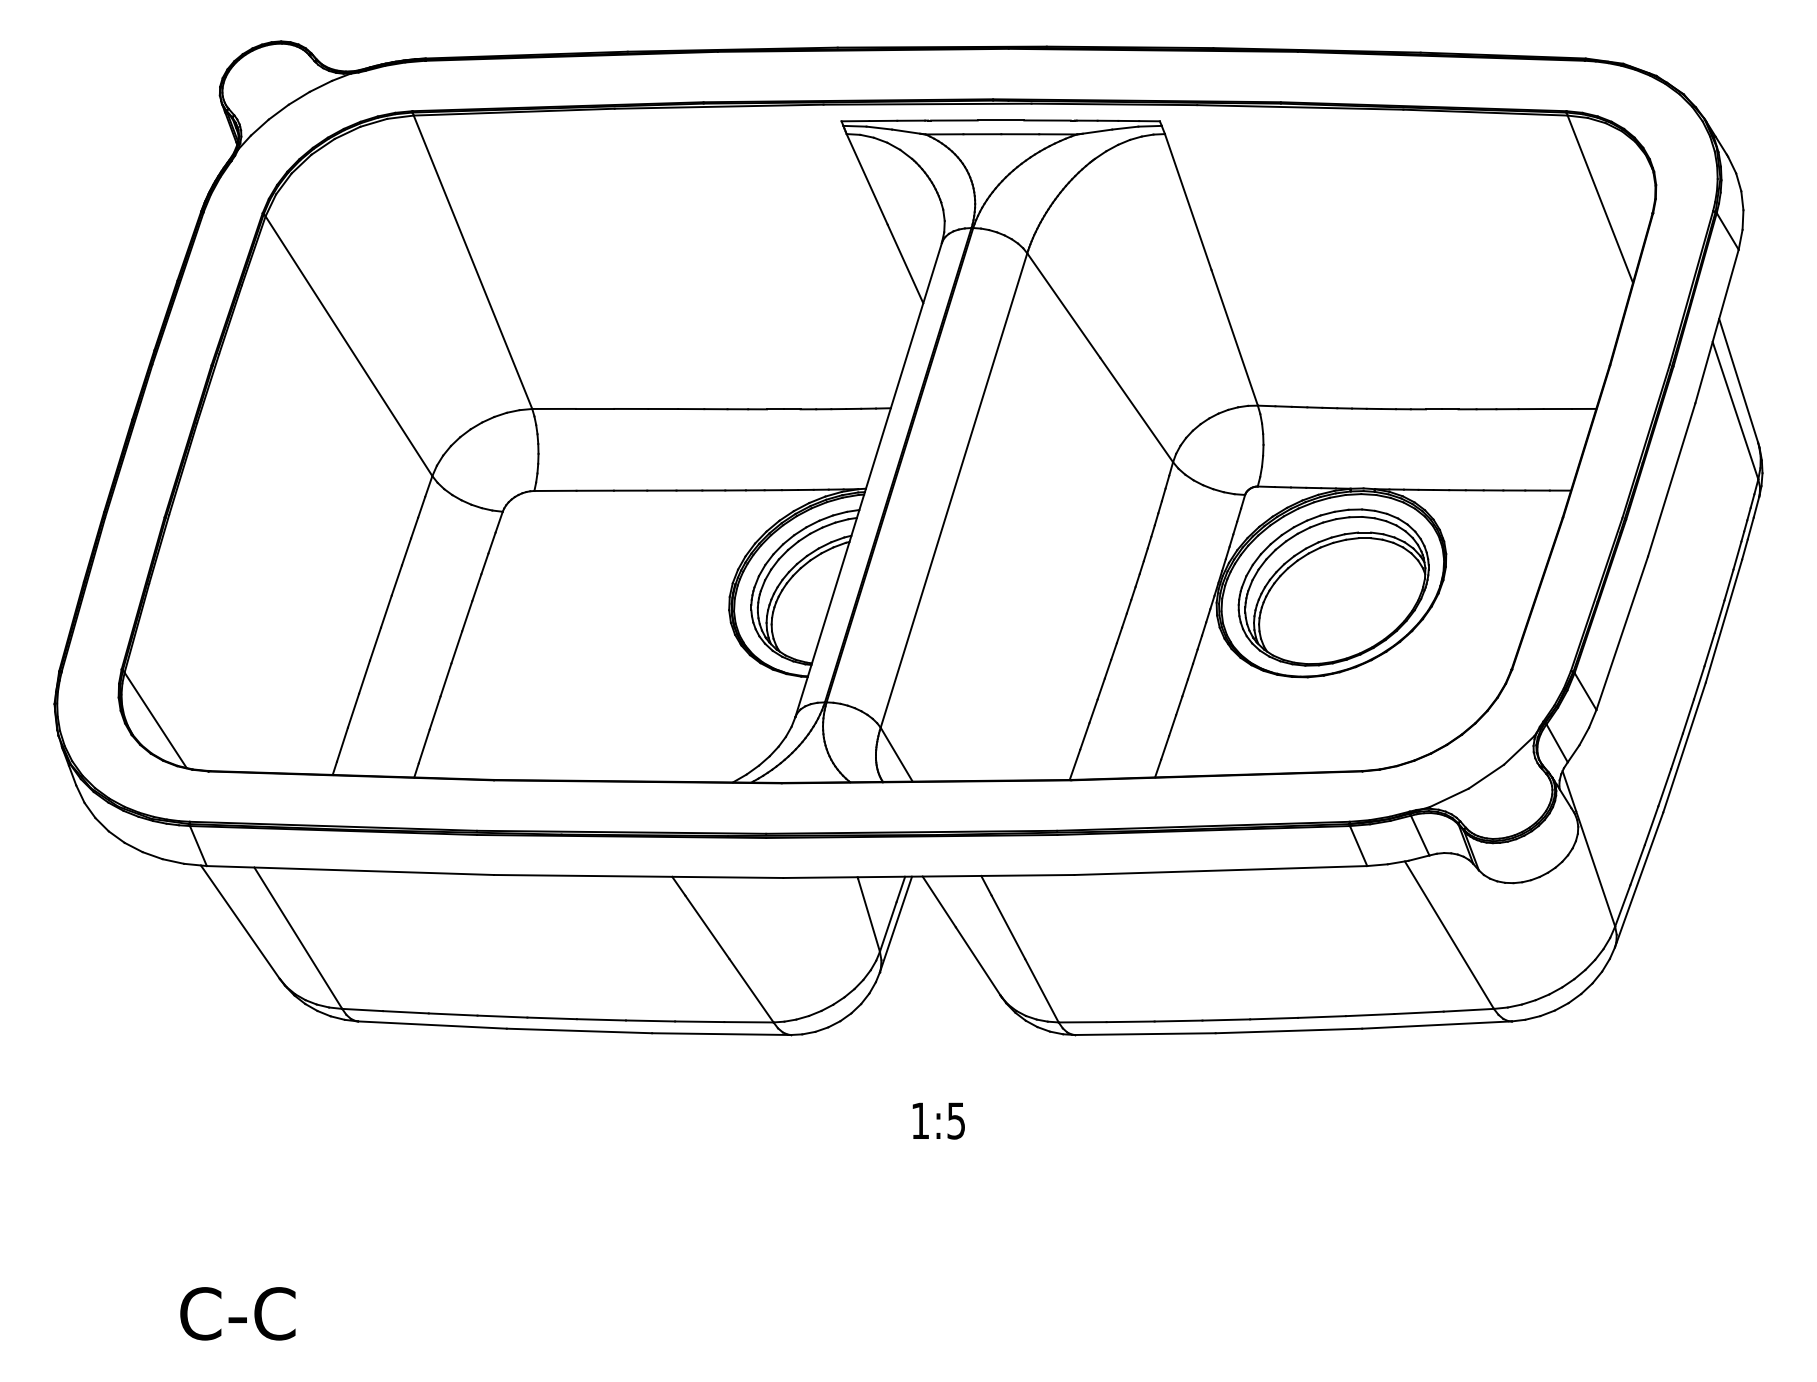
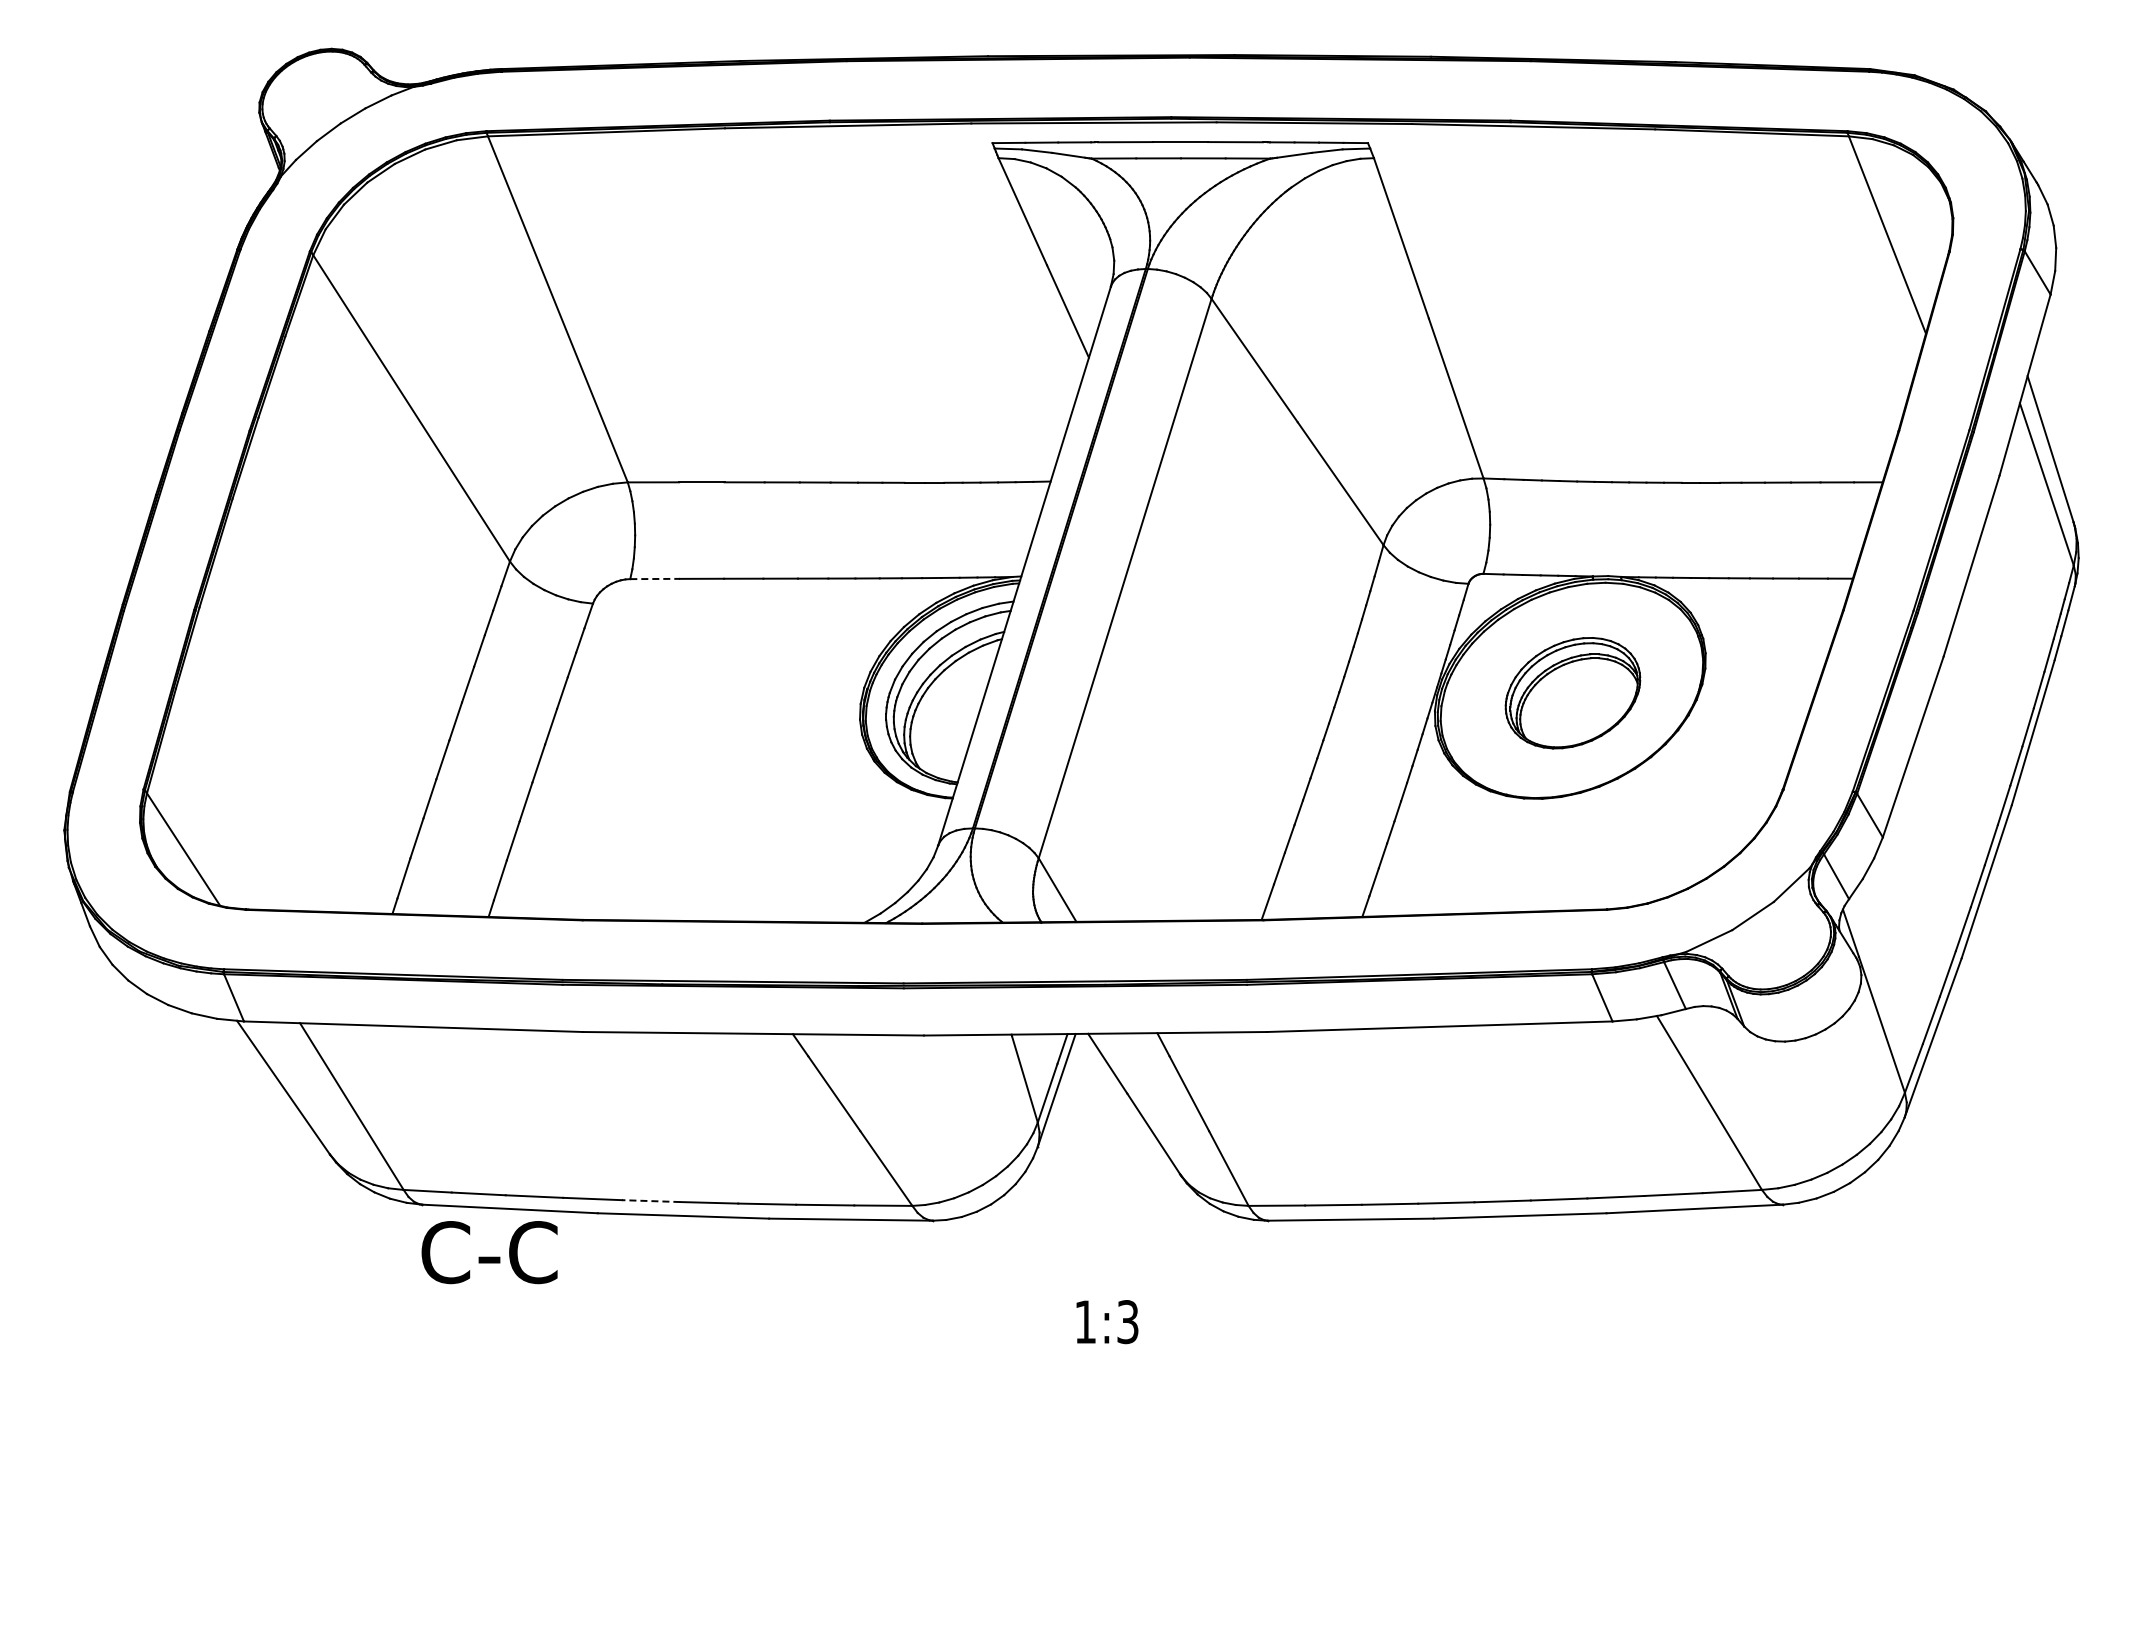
line: (555, 491) -> (655, 579), solid -> dashed
part: (1333, 587) -> (1572, 693), size x0.6
line: (551, 1018) -> (650, 1201), solid -> dashed
text: (955, 1120) -> (1127, 1321), 1:5 -> 1:3
text: (237, 1313) -> (489, 1252), moved

